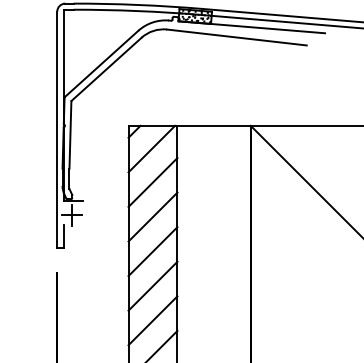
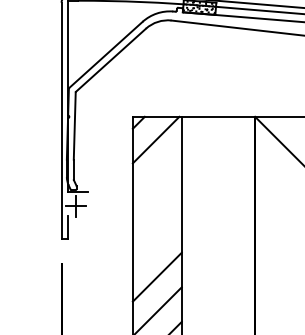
line: (152, 182) -> (156, 173), removed
line: (152, 216) -> (156, 207), removed
line: (152, 251) -> (156, 242), removed

